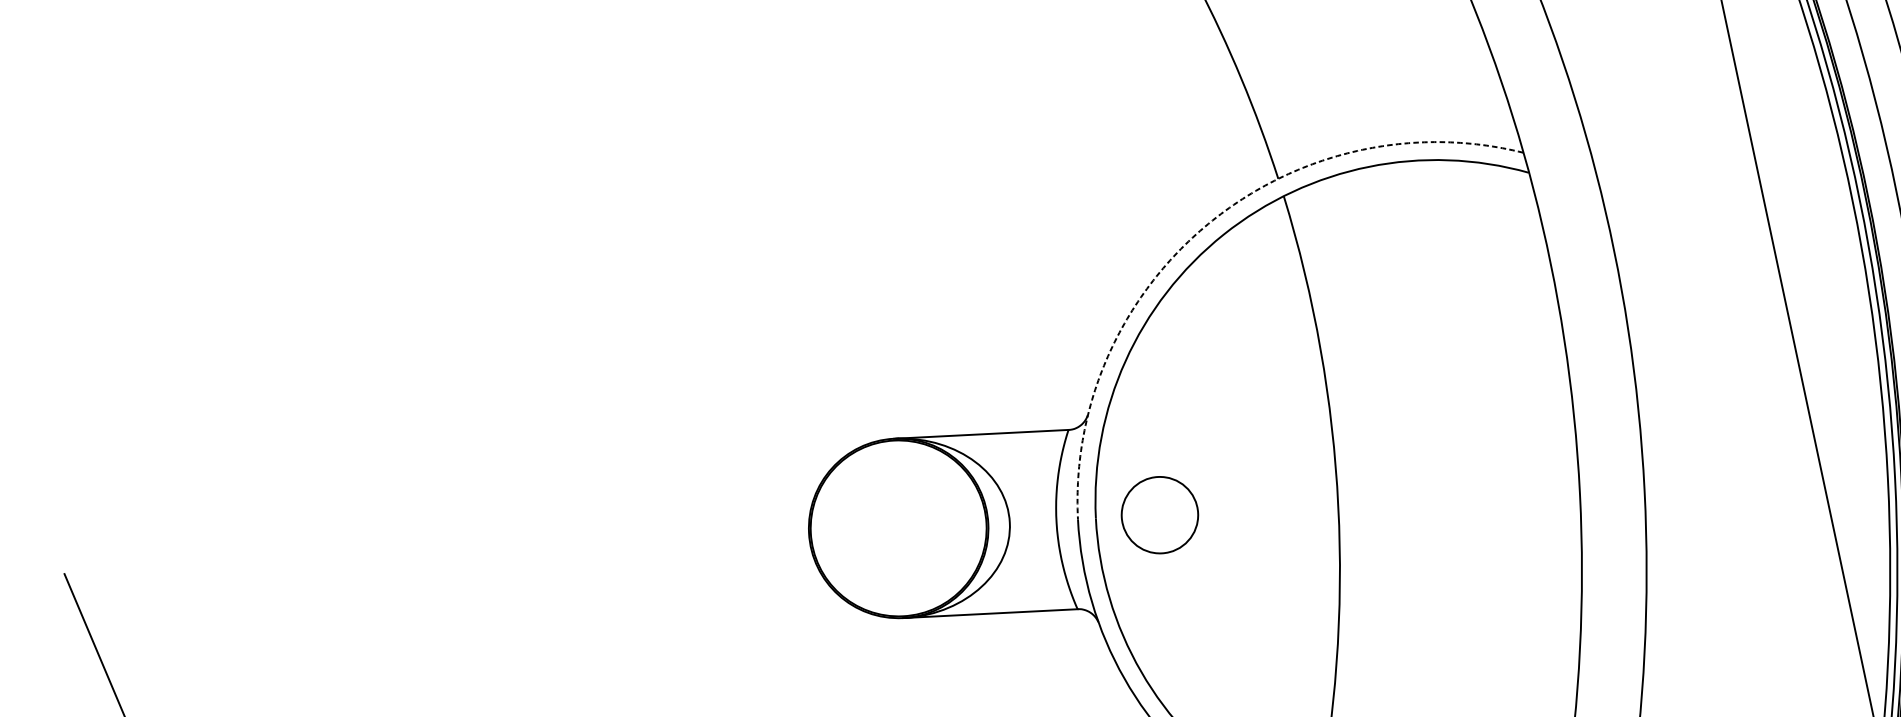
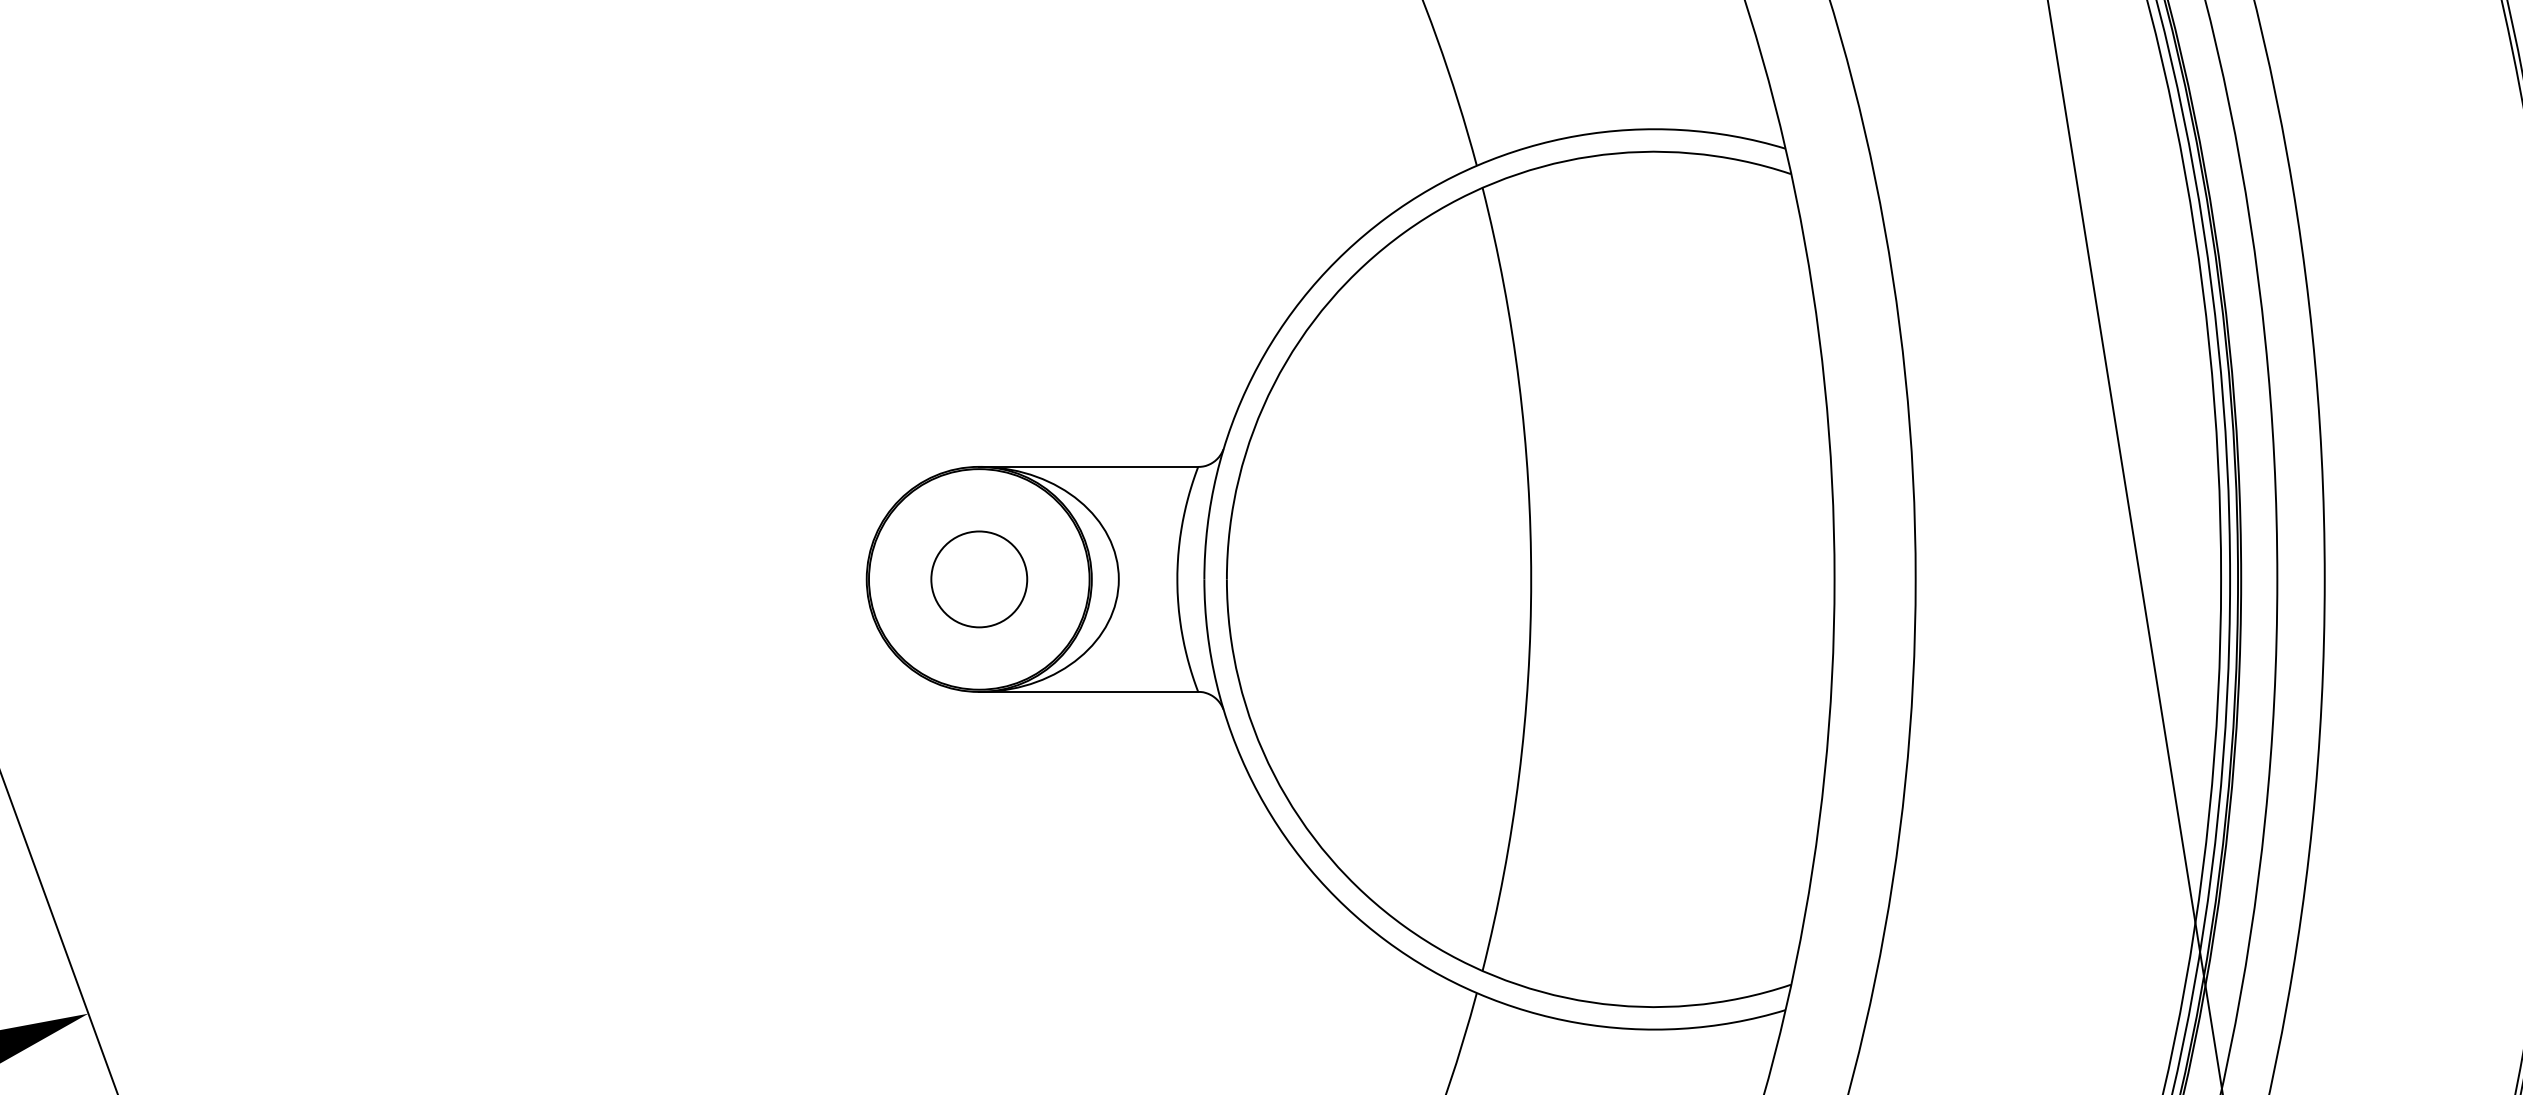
arc: (1208, 223) -> (1386, 217), dashed -> solid
circle: (1160, 515) -> (979, 579), moved

